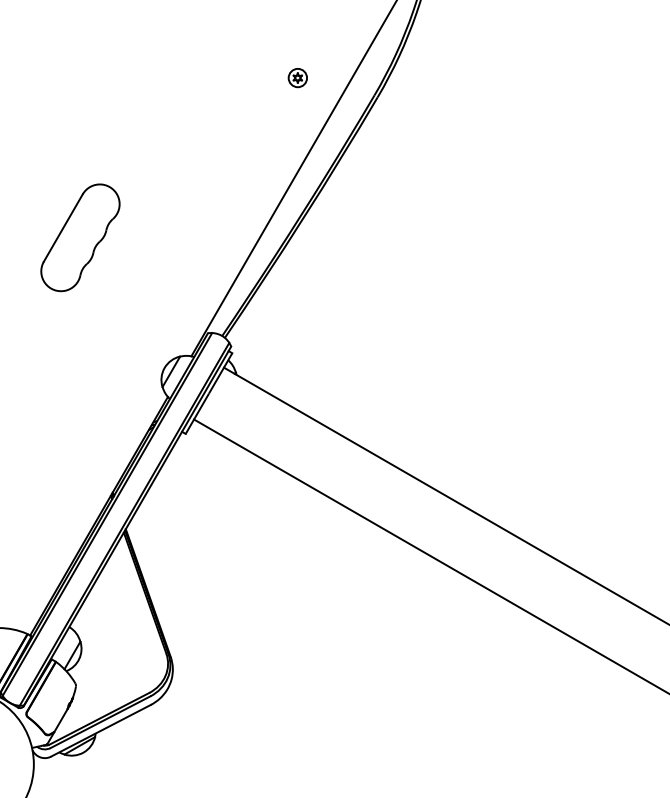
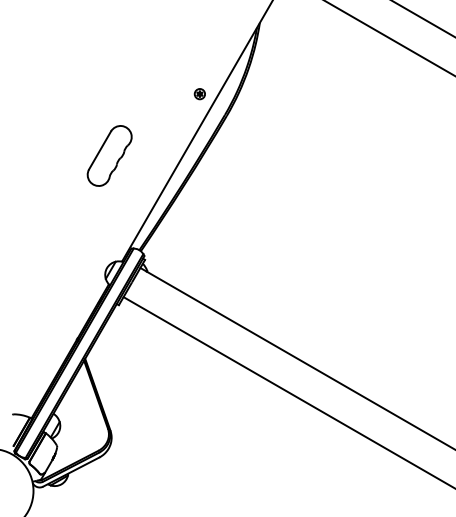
part: (297, 78) -> (199, 94), moved
part: (80, 236) -> (109, 155), moved

